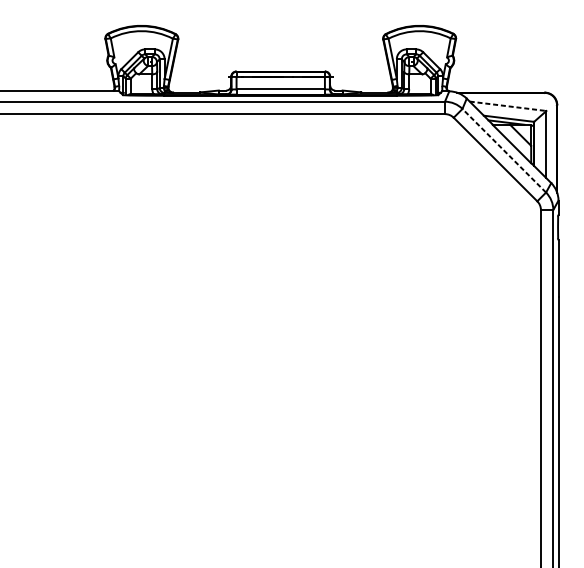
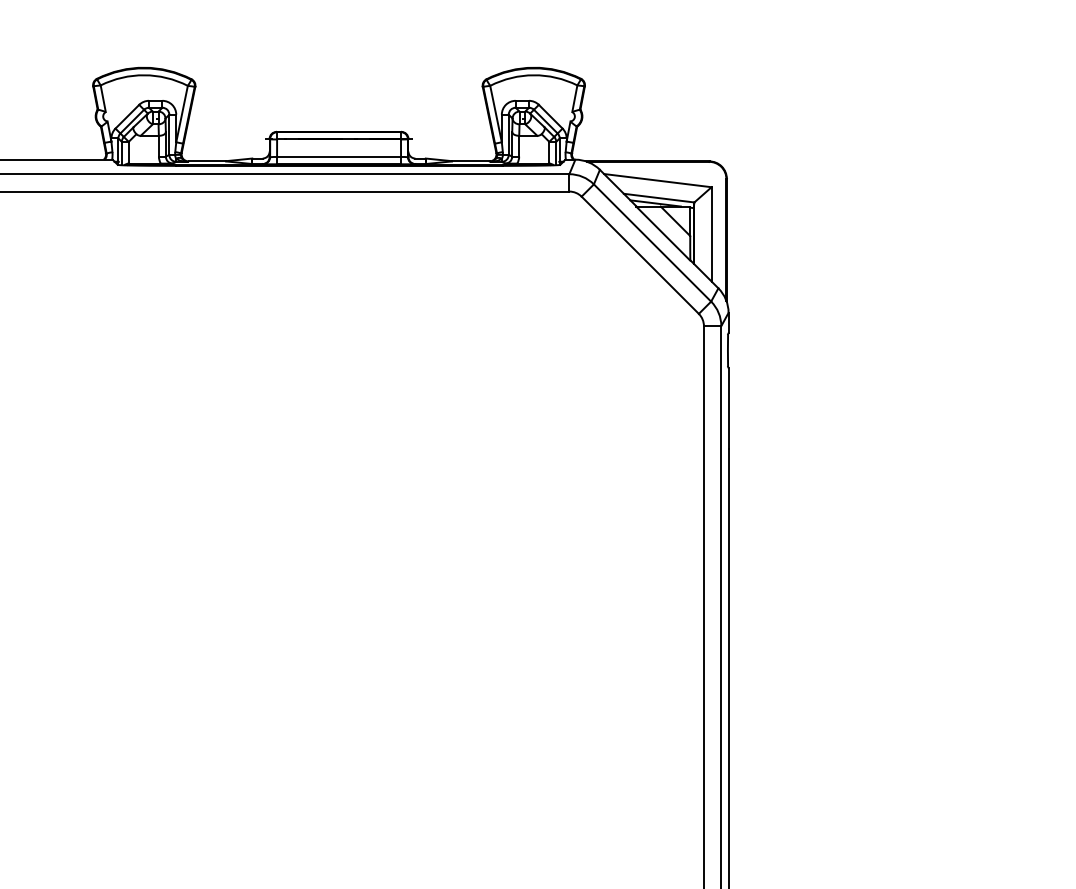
line: (508, 106) -> (658, 180), dashed -> solid
line: (504, 151) -> (652, 243), dashed -> solid

